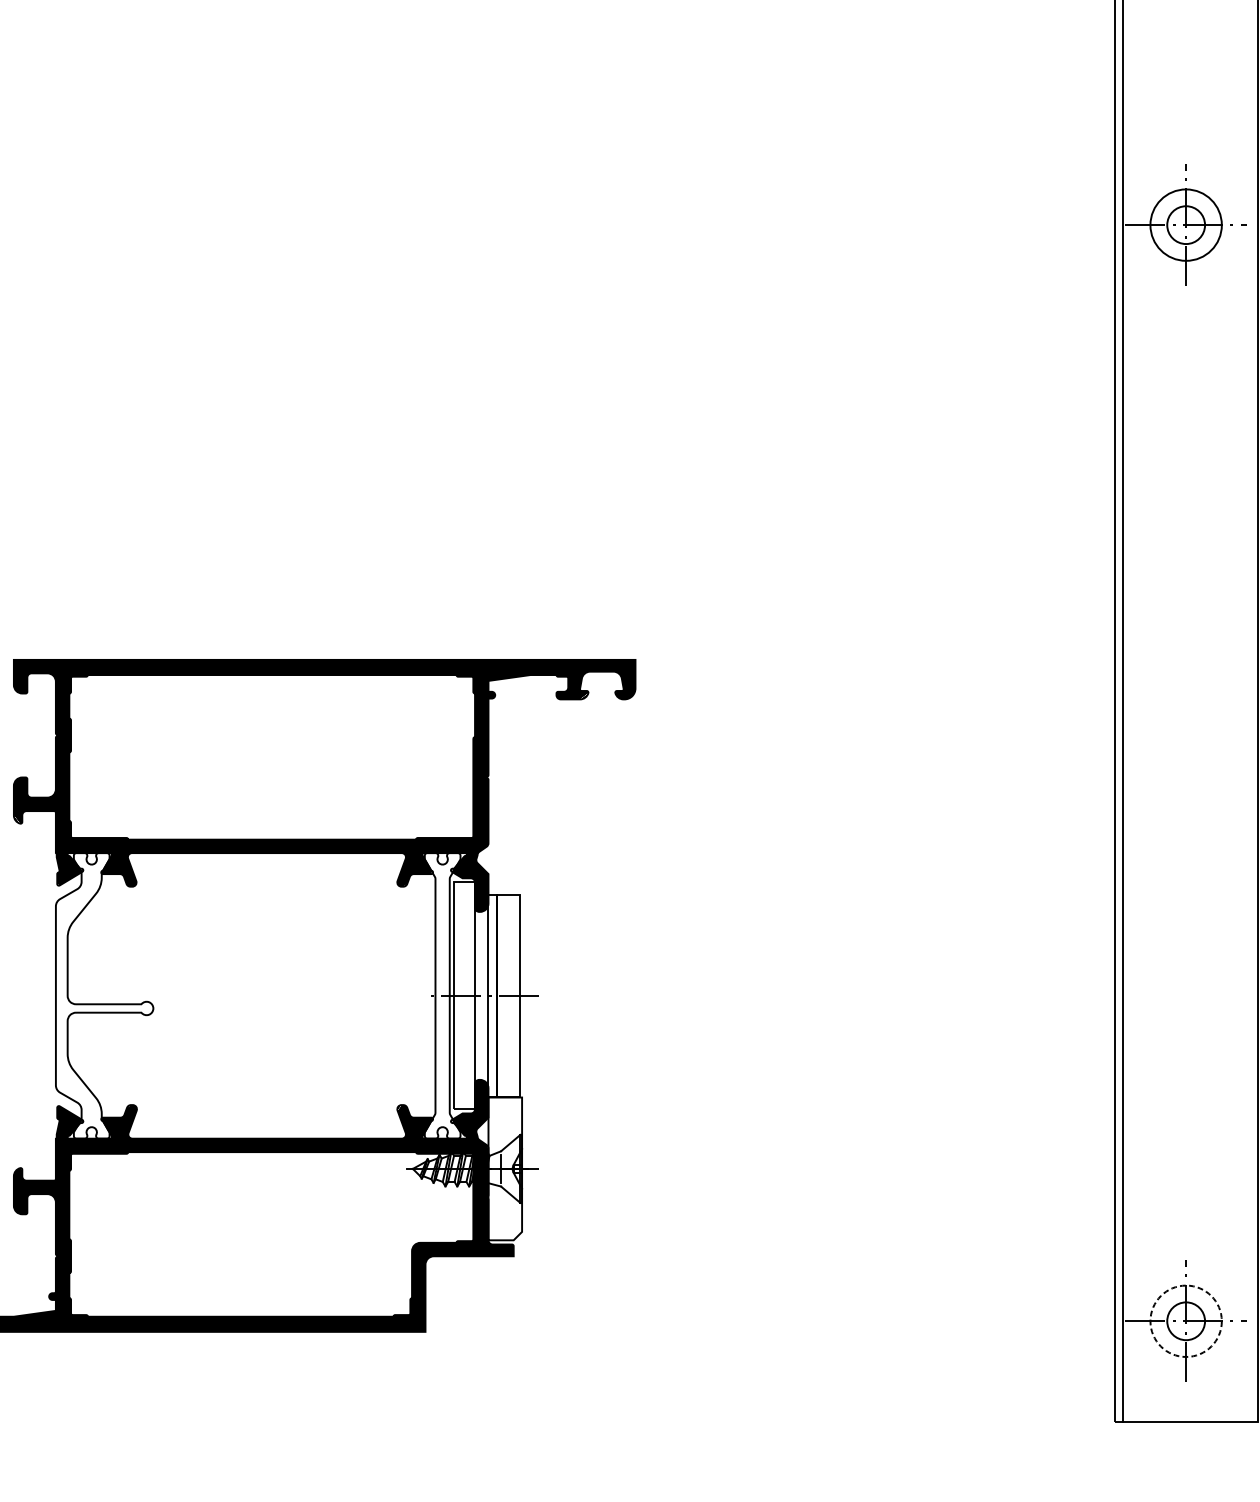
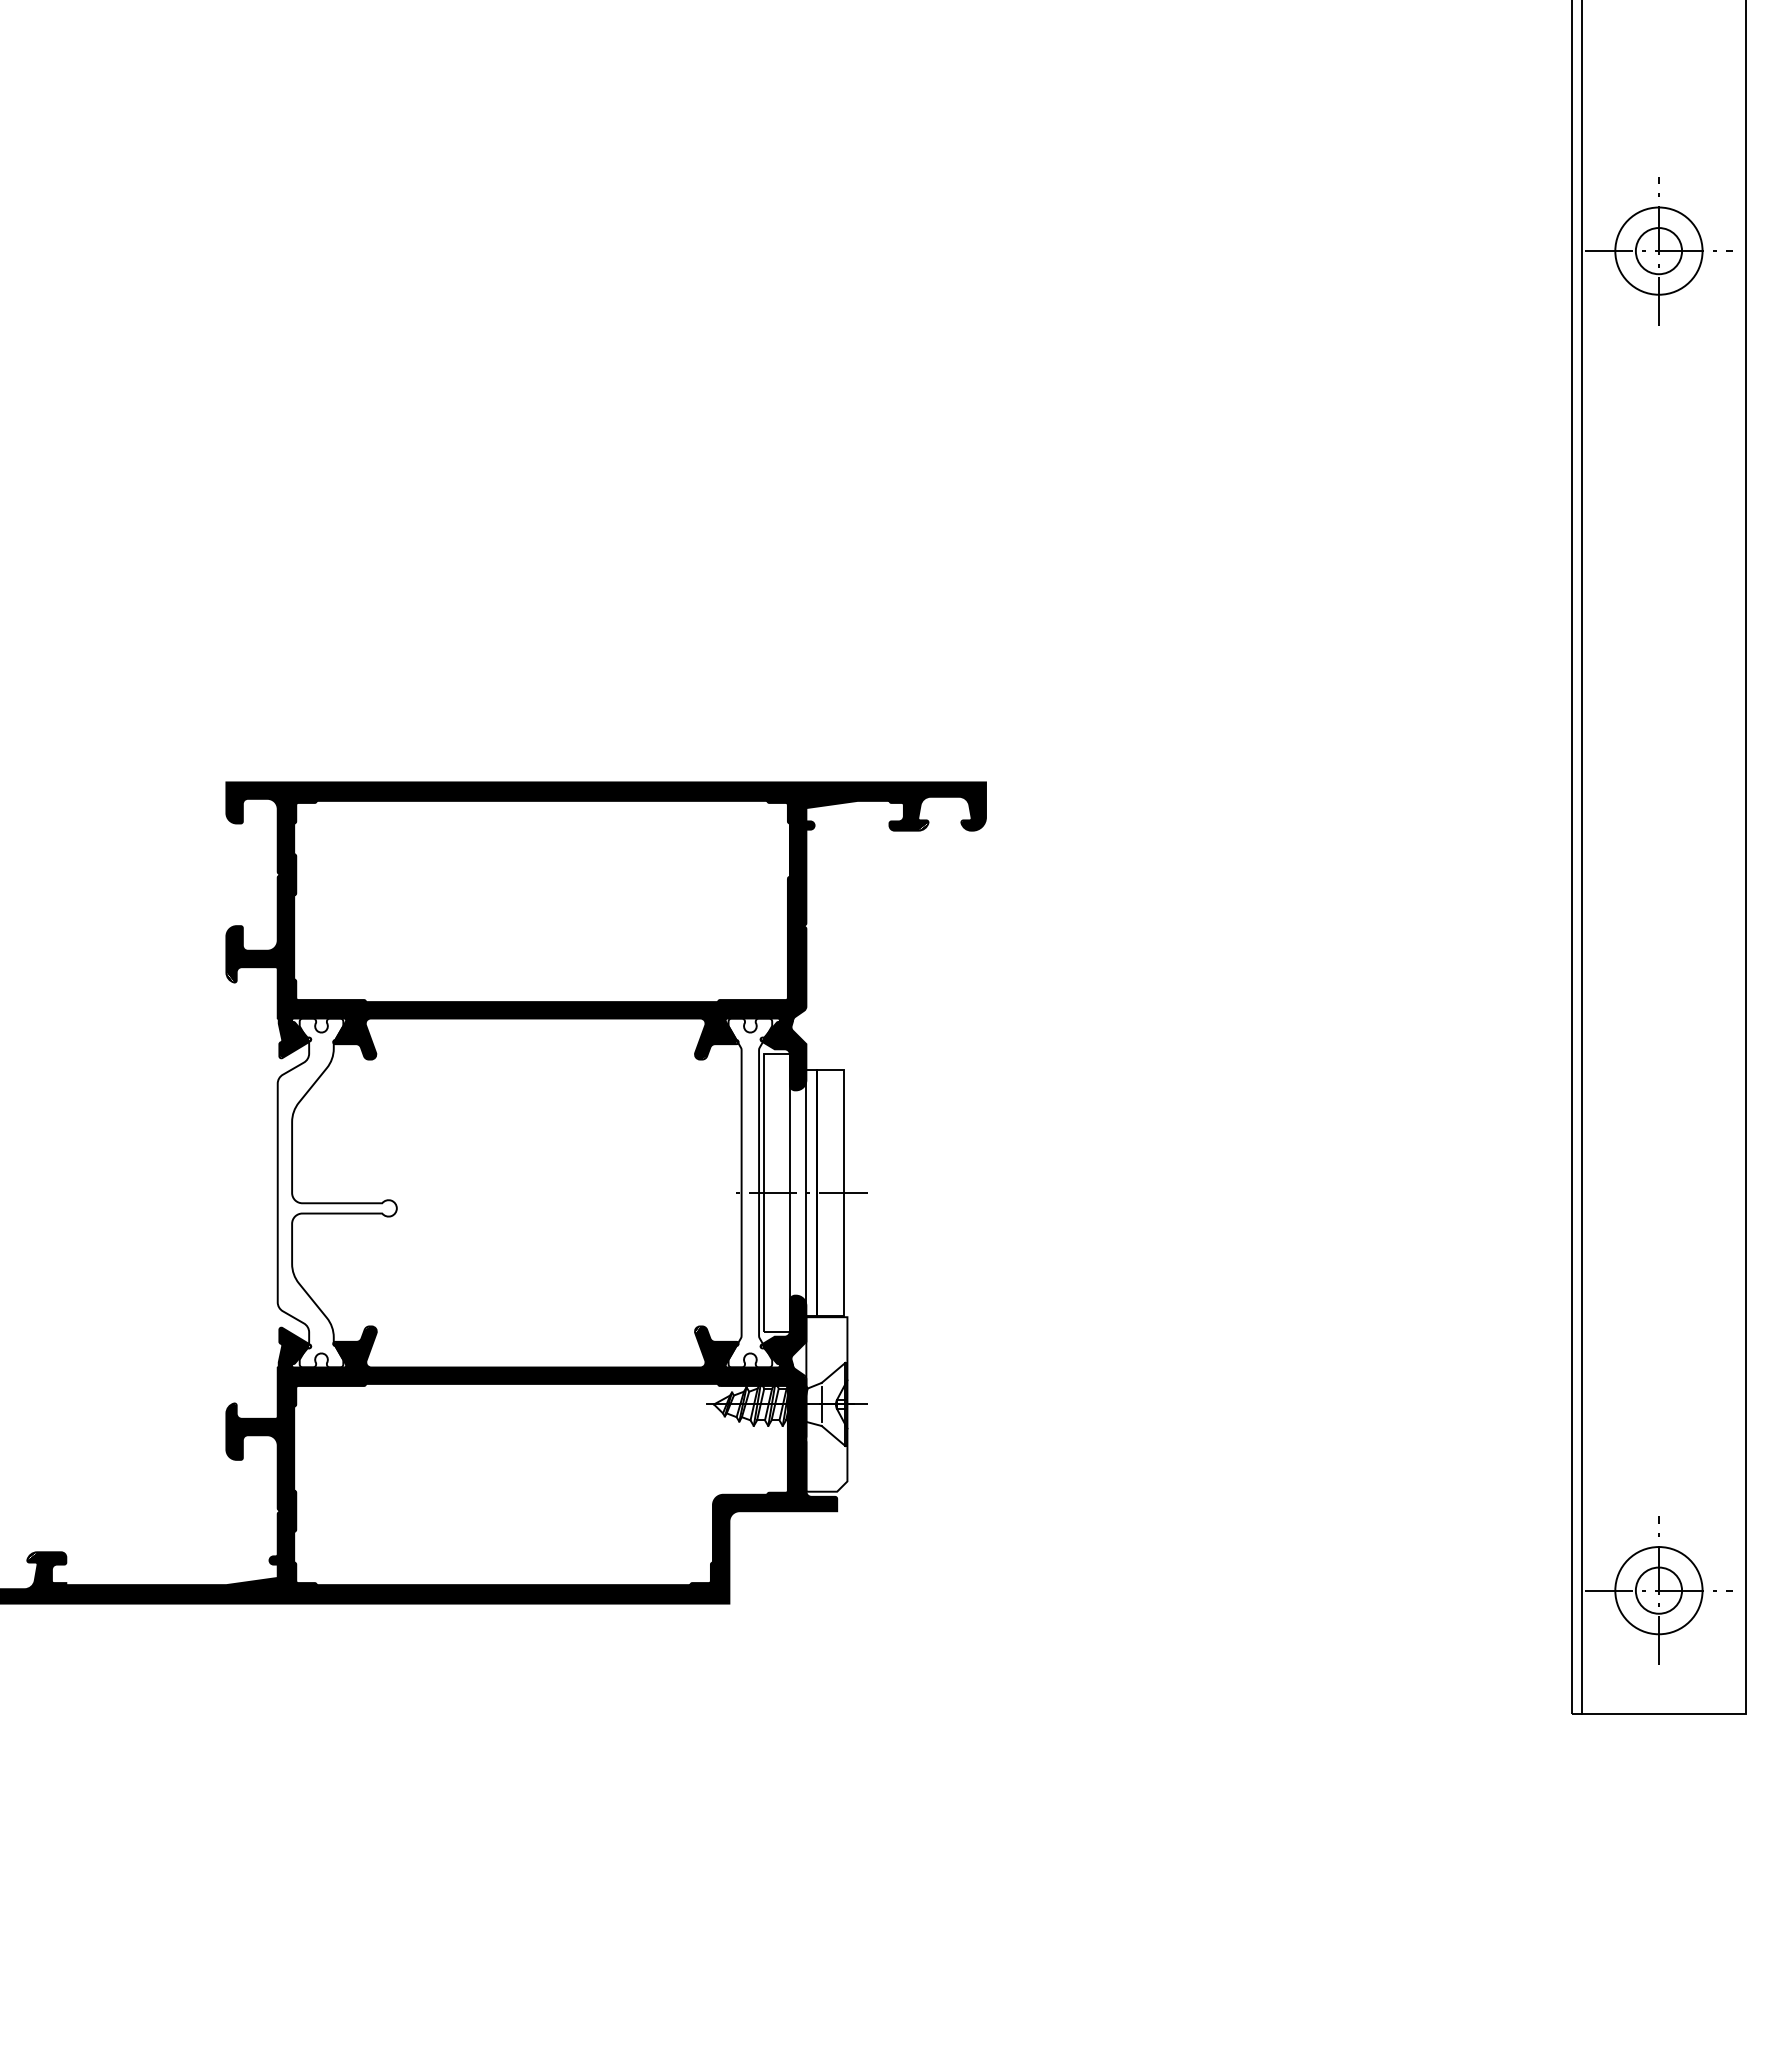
circle: (1185, 1321) -> (1658, 1590), dashed -> solid

